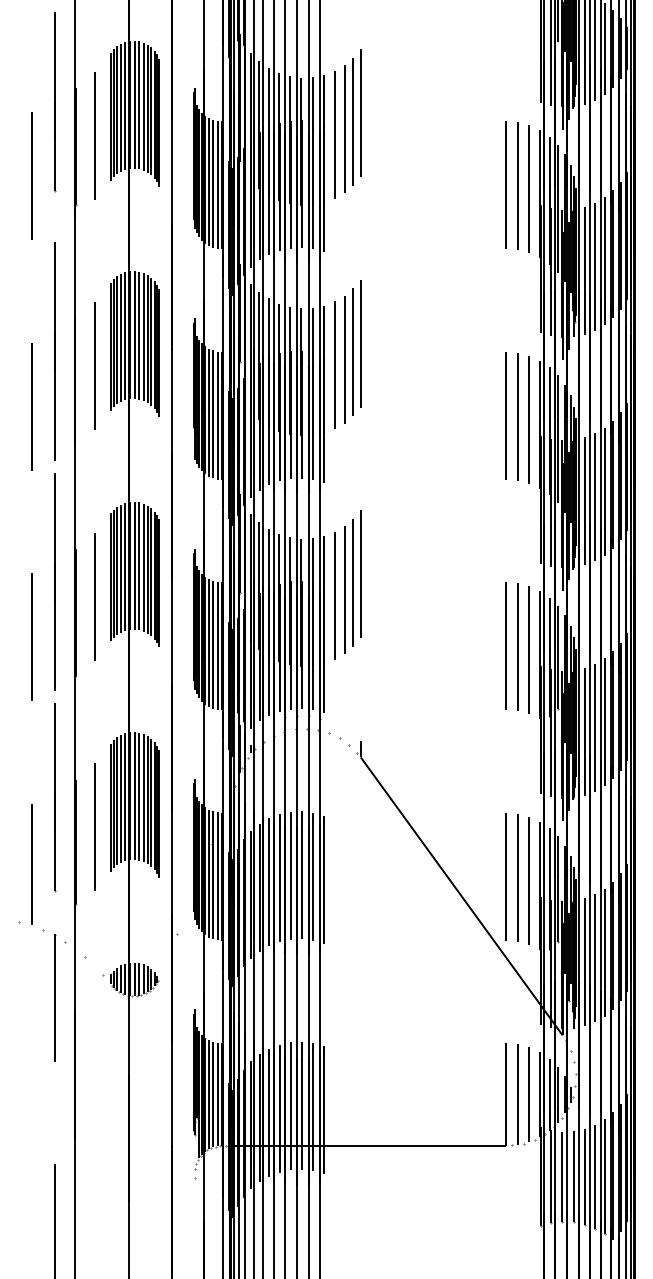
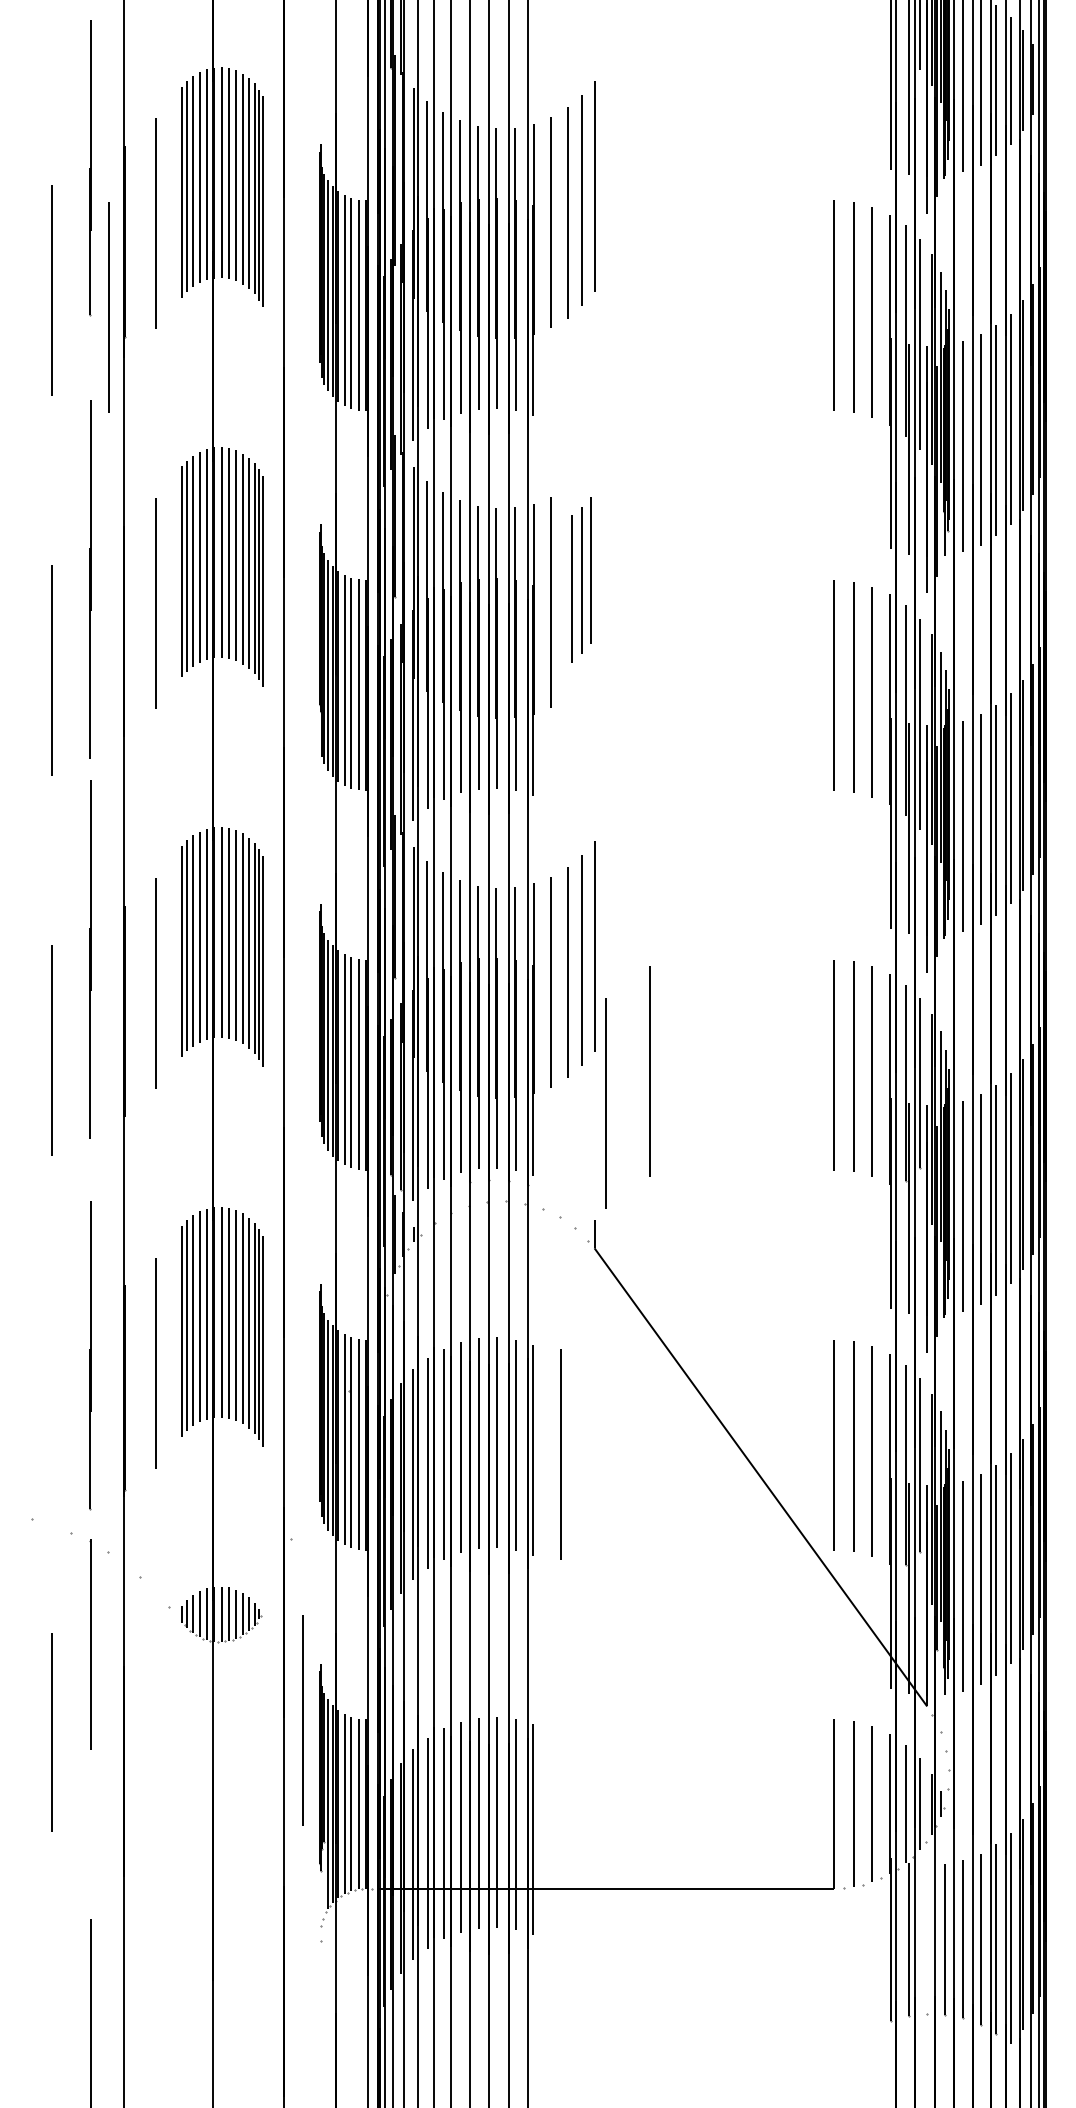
line: (65, 185) -> (107, 305), added
part: (352, 351) -> (580, 579), size x0.7
line: (393, 649) -> (648, 1070), added
line: (367, 669) -> (605, 1103), added
line: (55, 797) -> (91, 1355), moved
line: (31, 864) -> (51, 1733), moved
line: (339, 882) -> (559, 1454), added
line: (183, 1043) -> (302, 1719), added
line: (562, 1176) -> (926, 1939), removed

